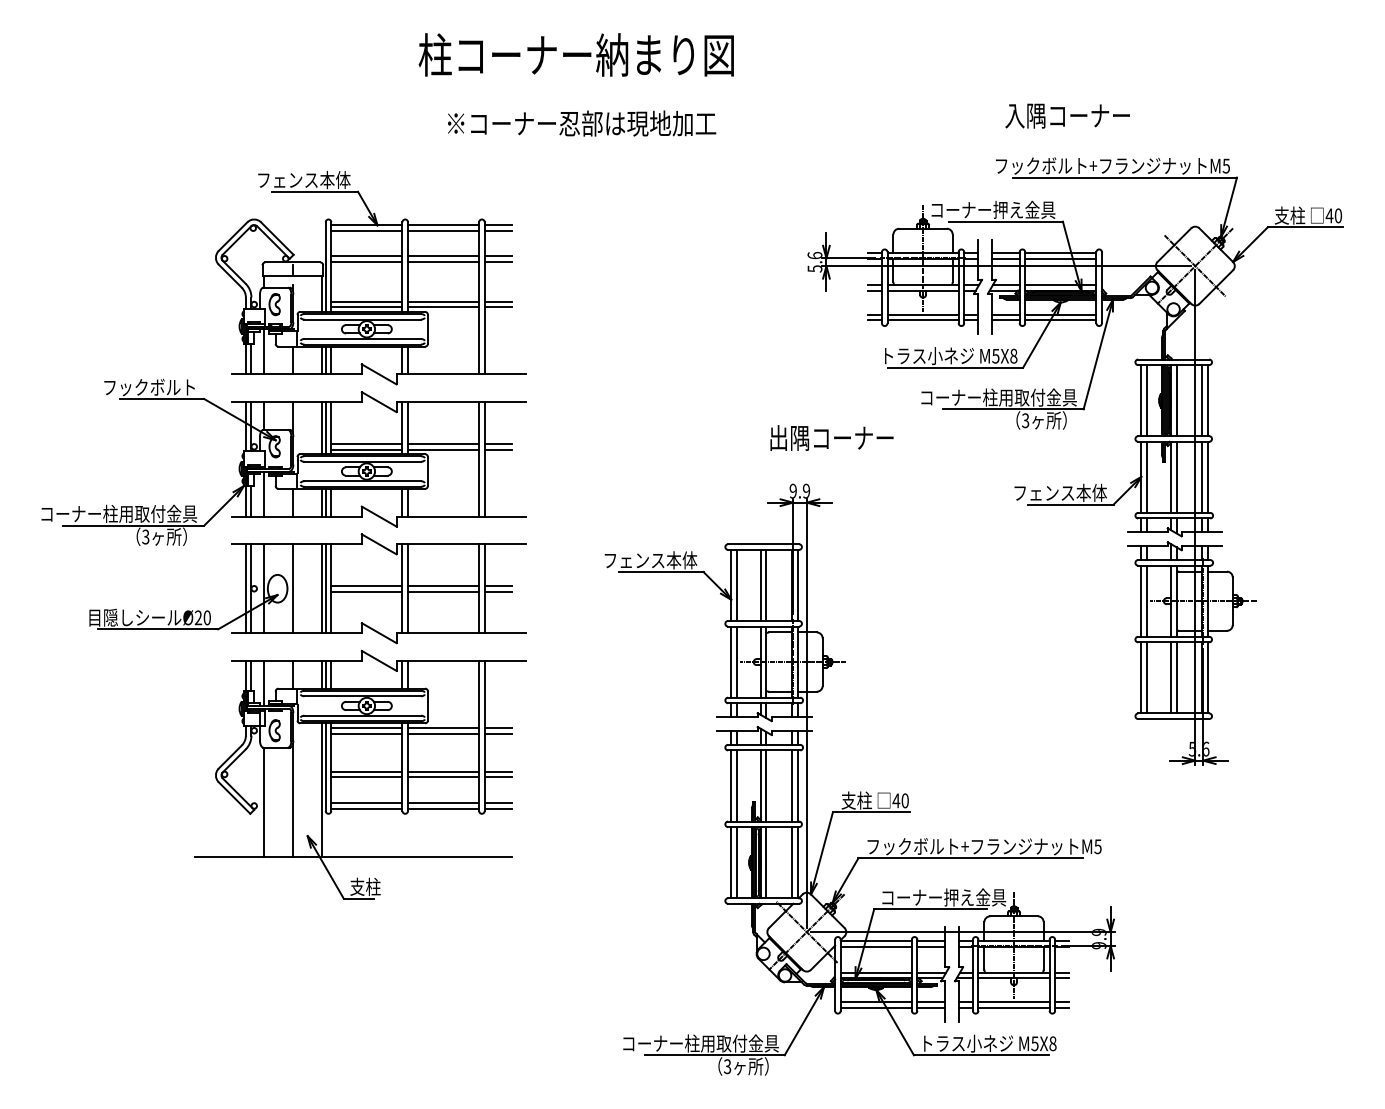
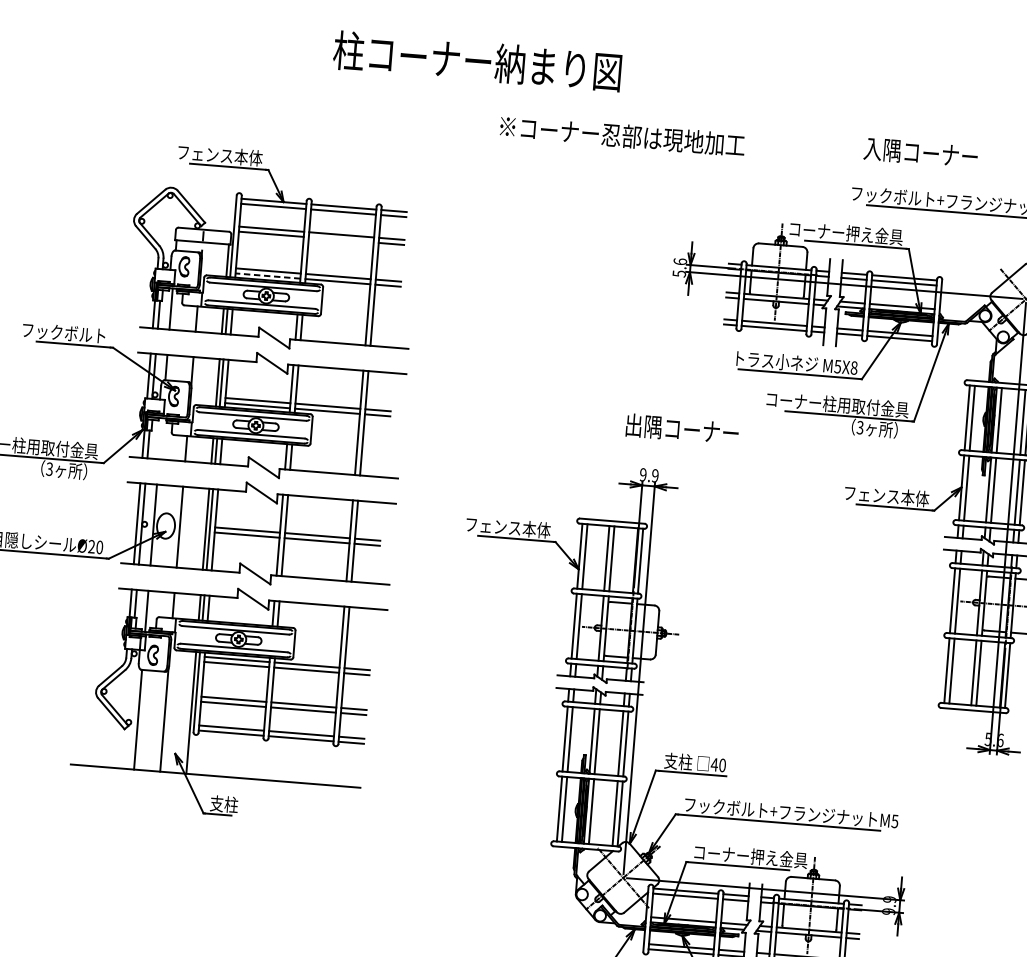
text: (582, 123) -> (623, 135), moved
line: (443, 261) -> (341, 239), removed
line: (366, 307) -> (267, 276), solid -> dashed
line: (264, 493) -> (161, 438), removed

